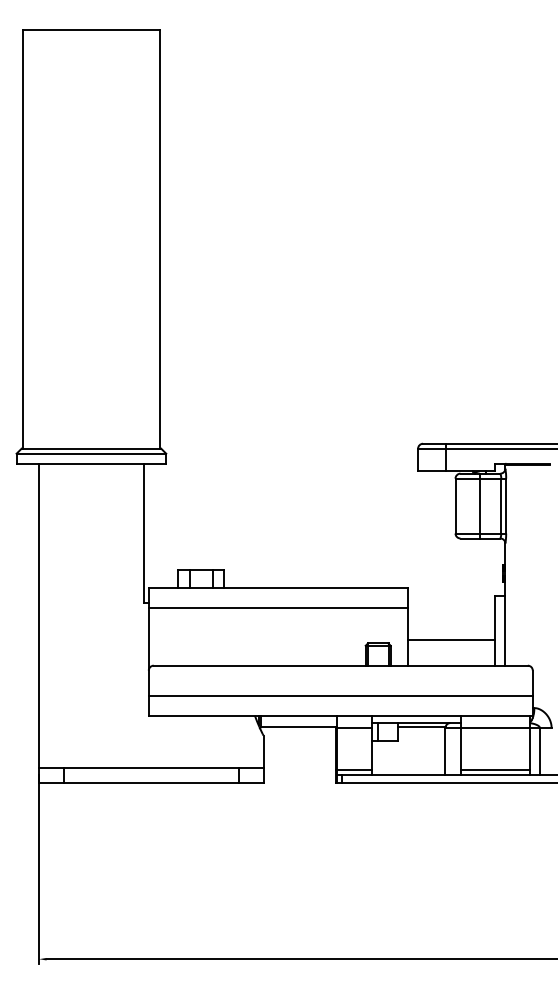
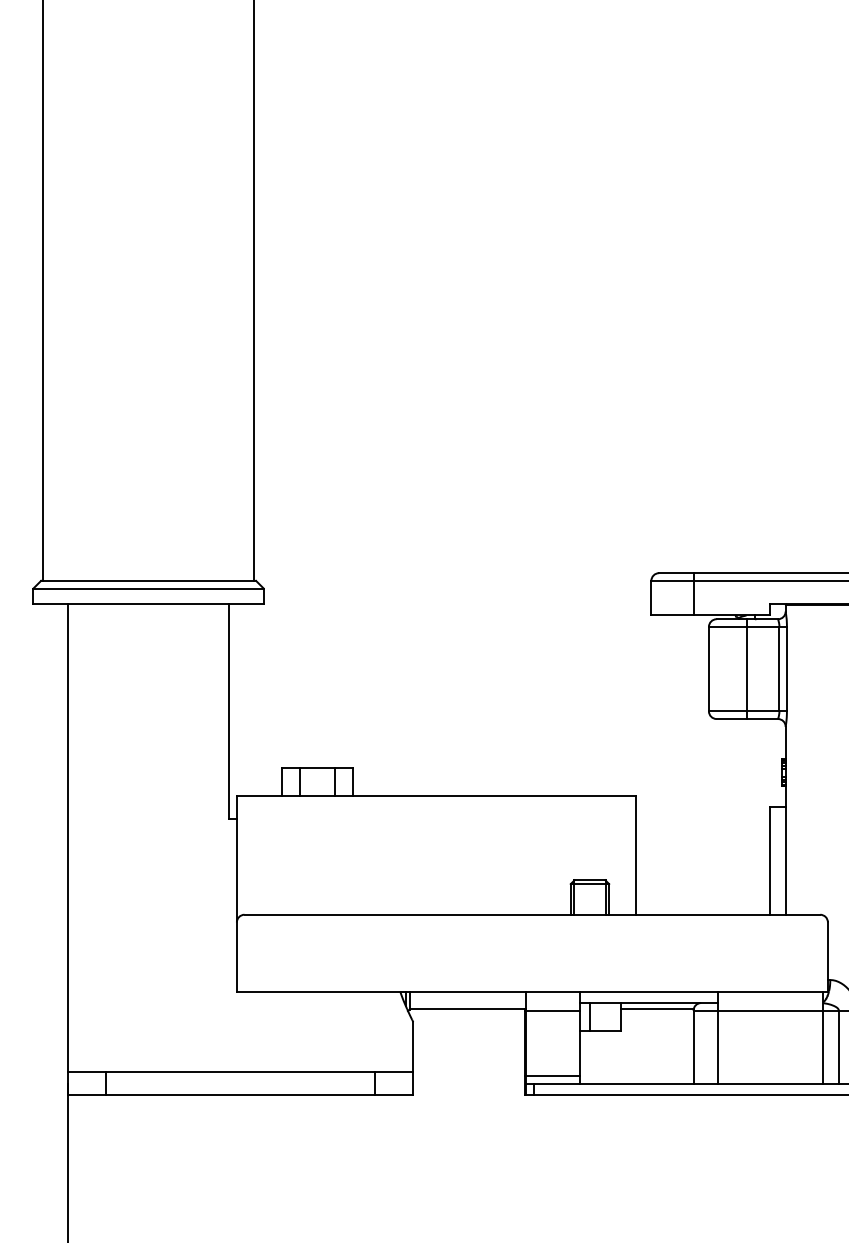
line: (278, 608) -> (436, 826), removed
line: (451, 639) -> (702, 874), removed
line: (340, 695) -> (531, 960), removed
line: (495, 770) -> (770, 1076), removed

